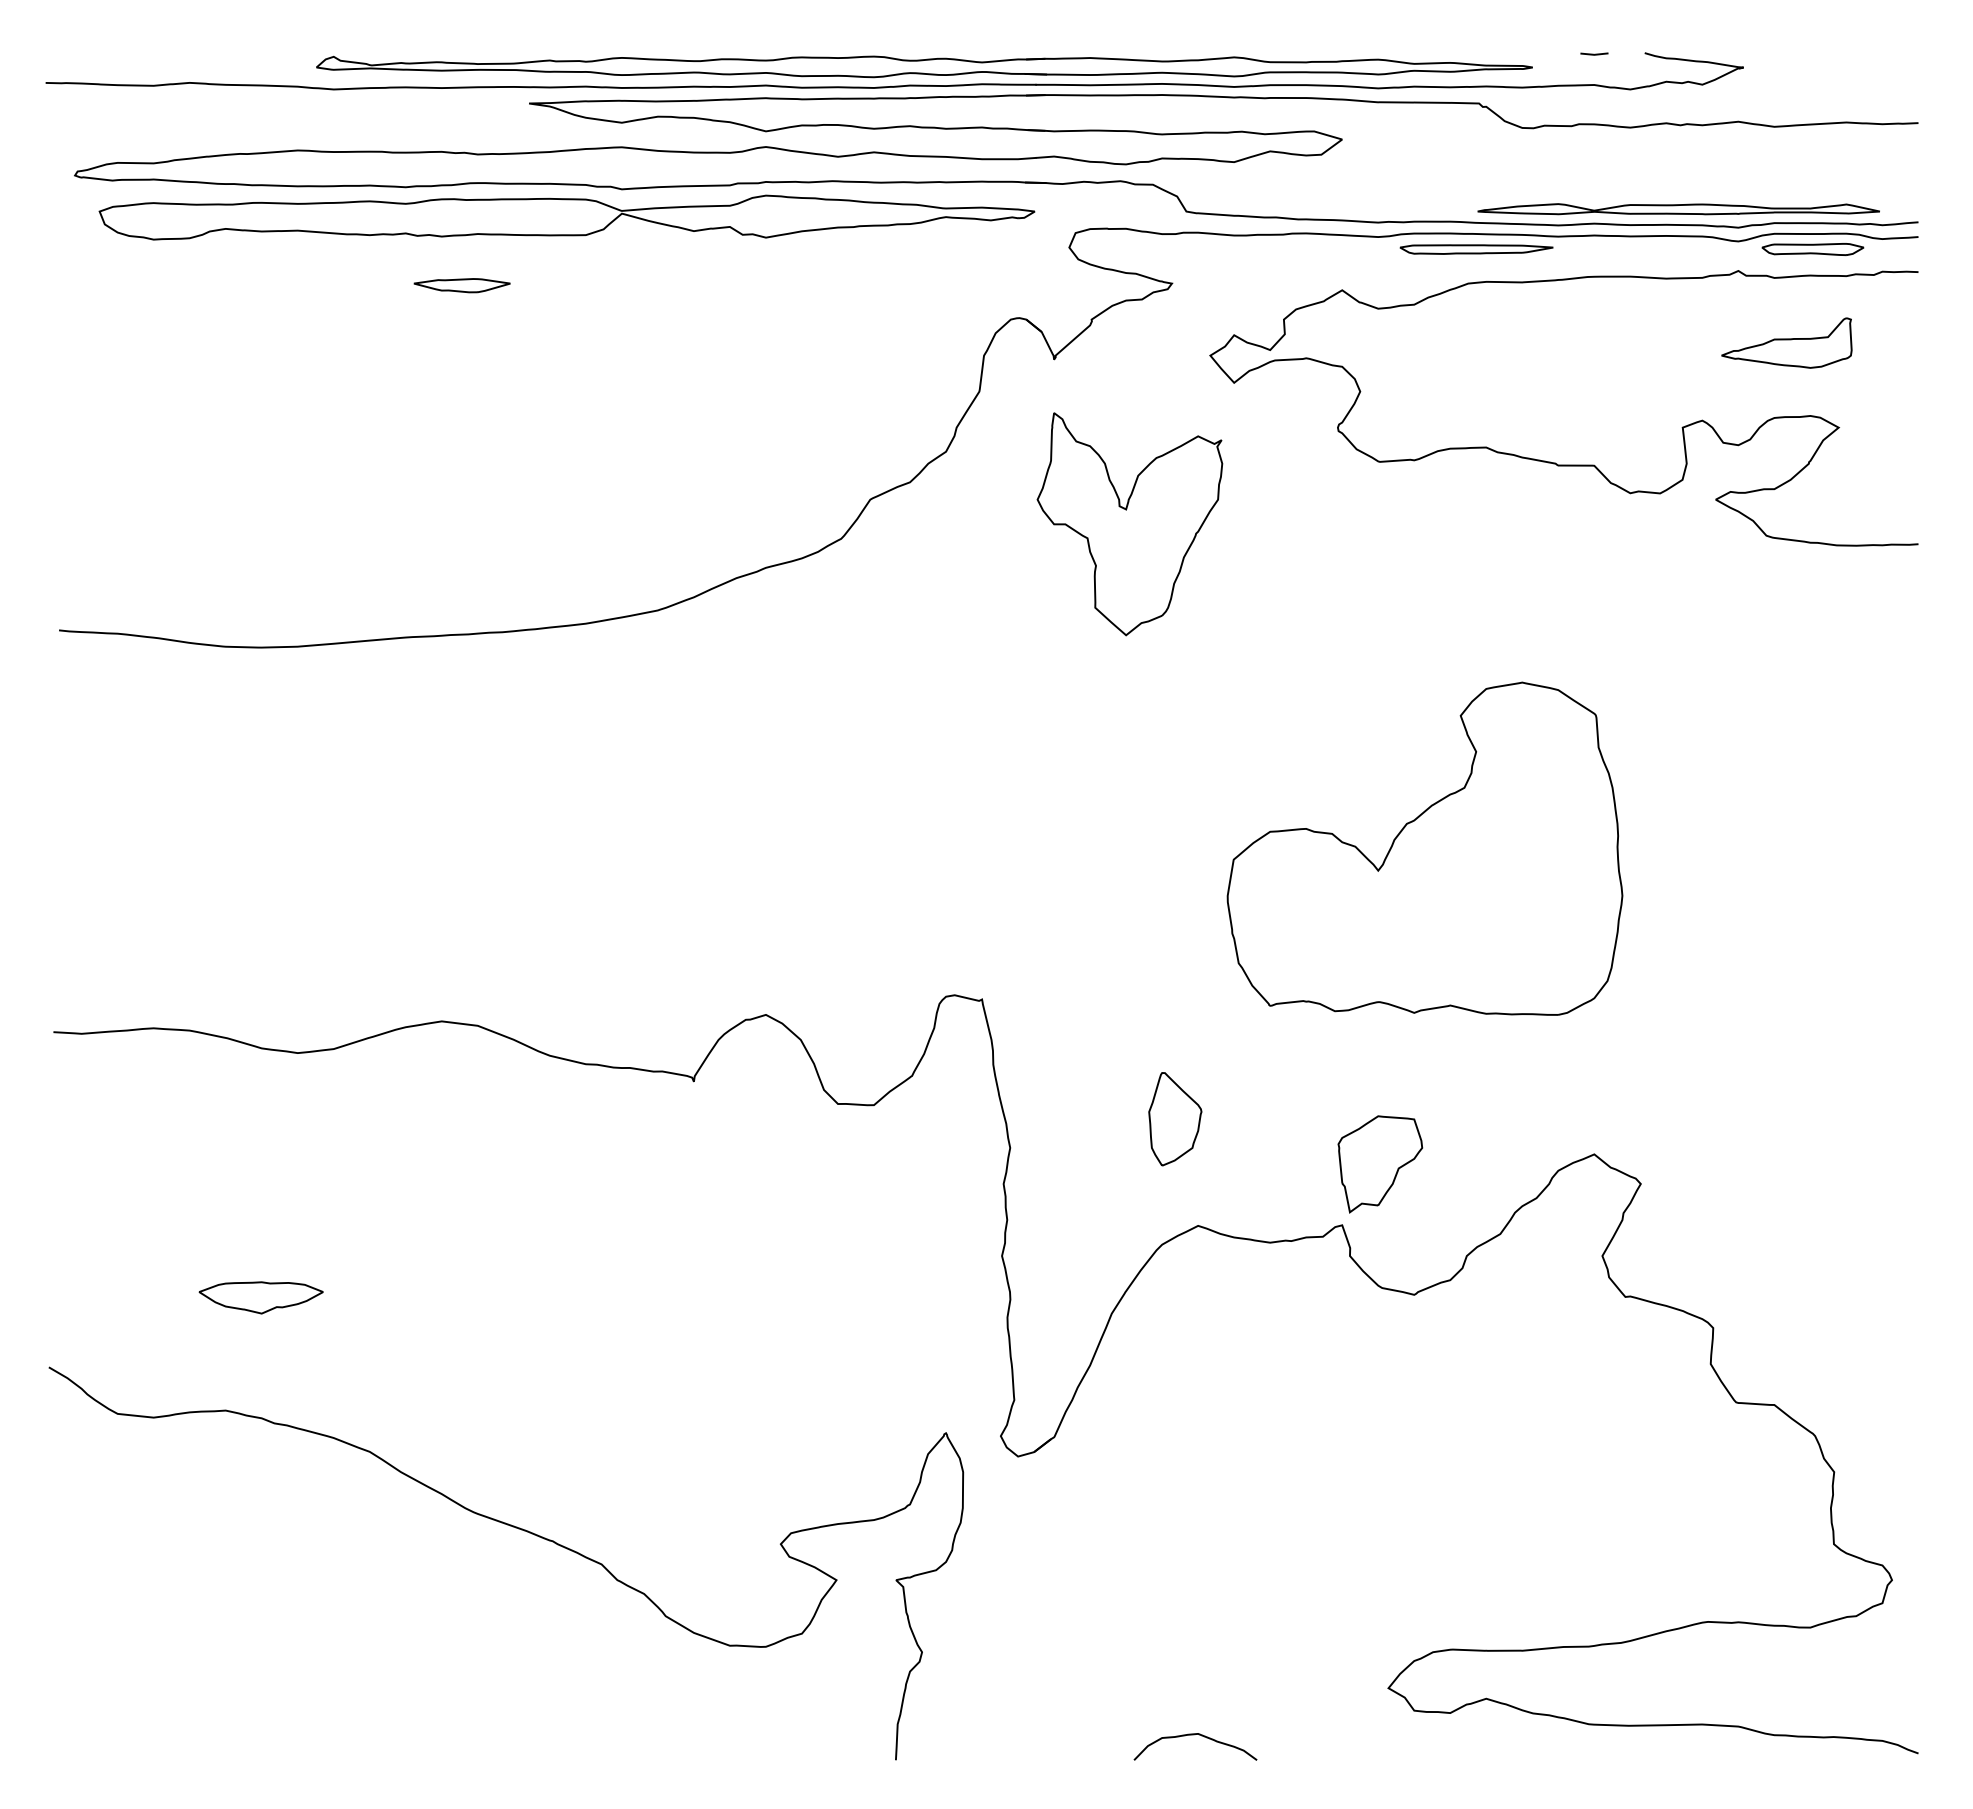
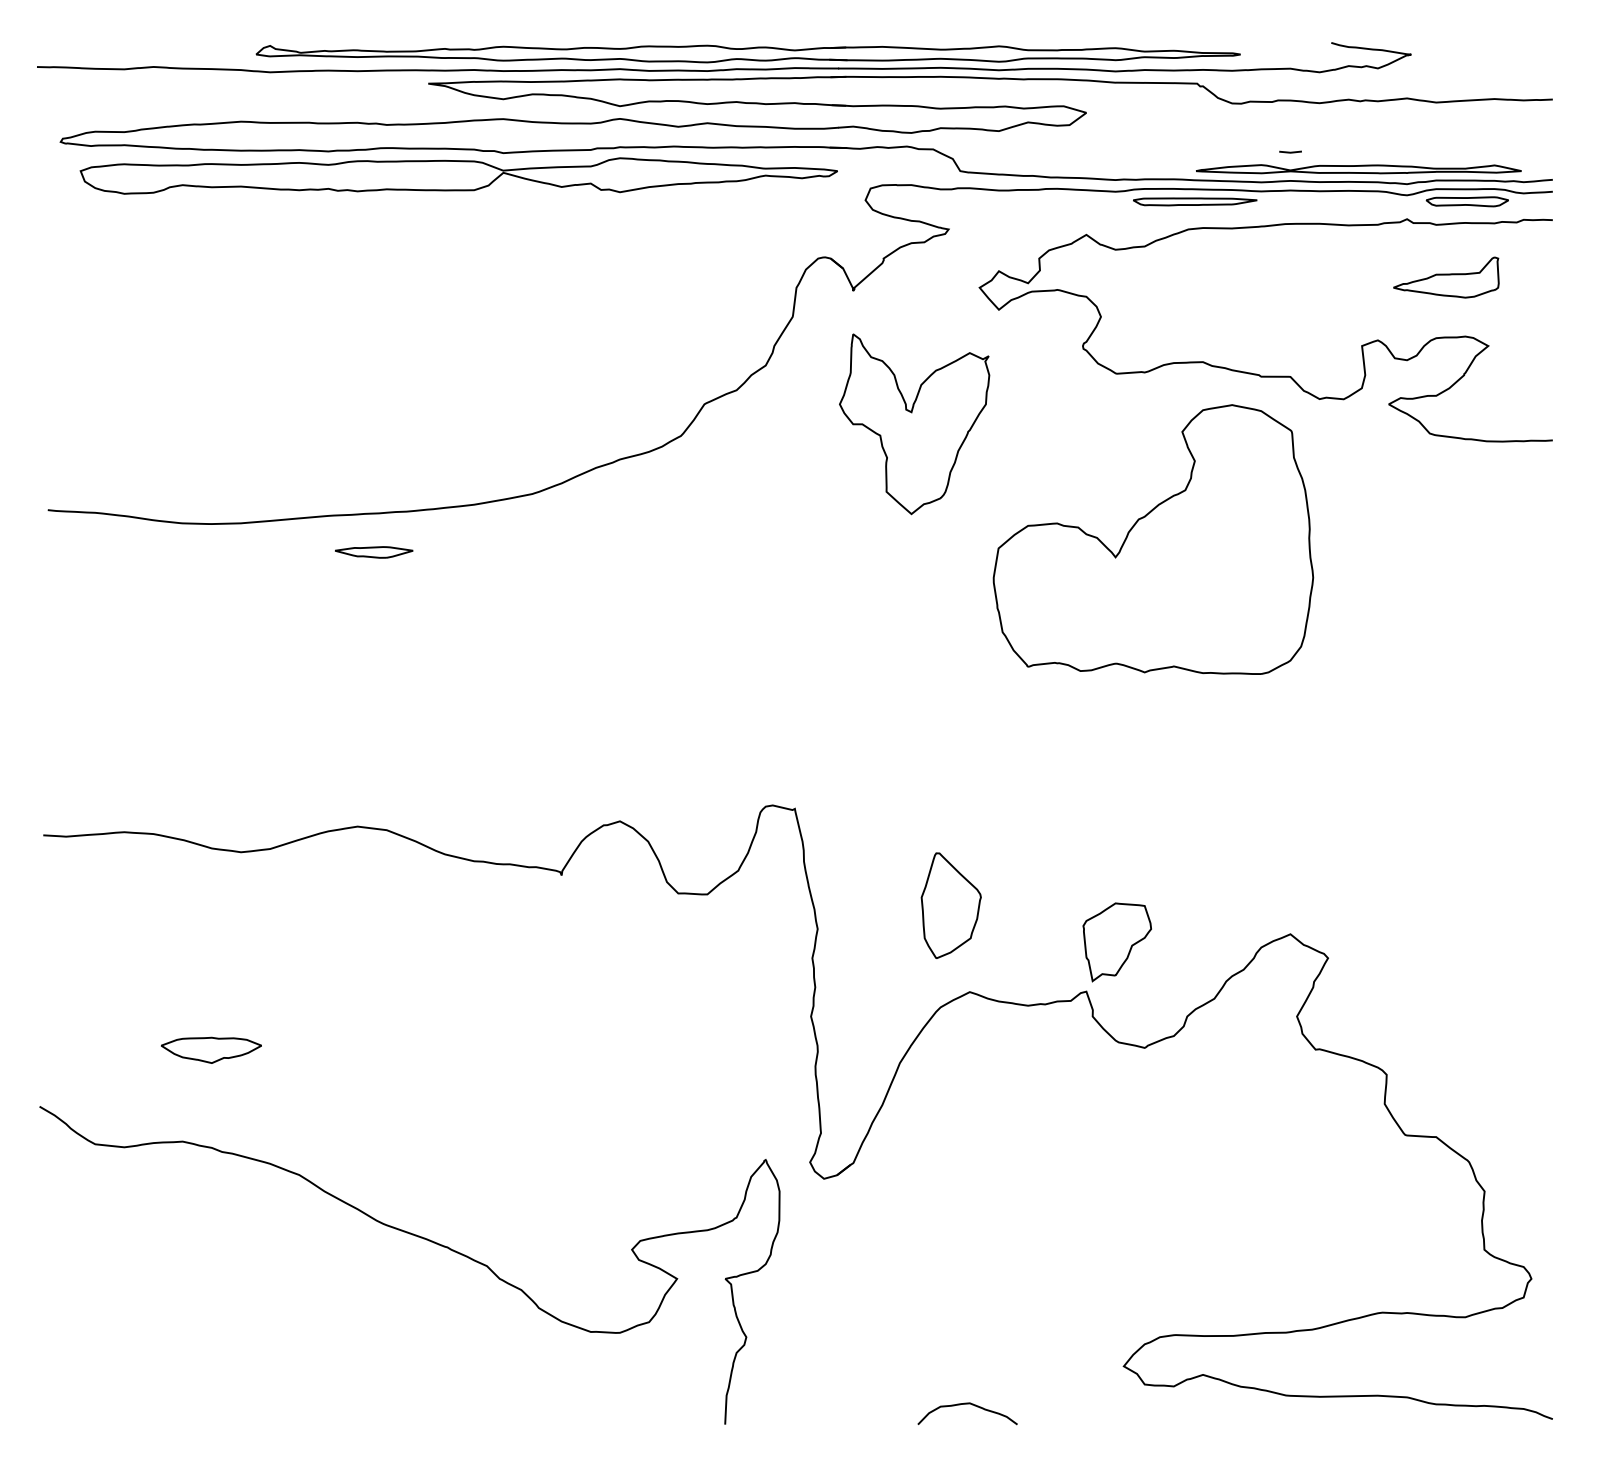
line: (1594, 53) -> (1290, 151), moved
part: (461, 285) -> (373, 552), moved
part: (1424, 848) -> (1153, 539), moved
part: (1175, 1119) -> (951, 906), size x1.4

